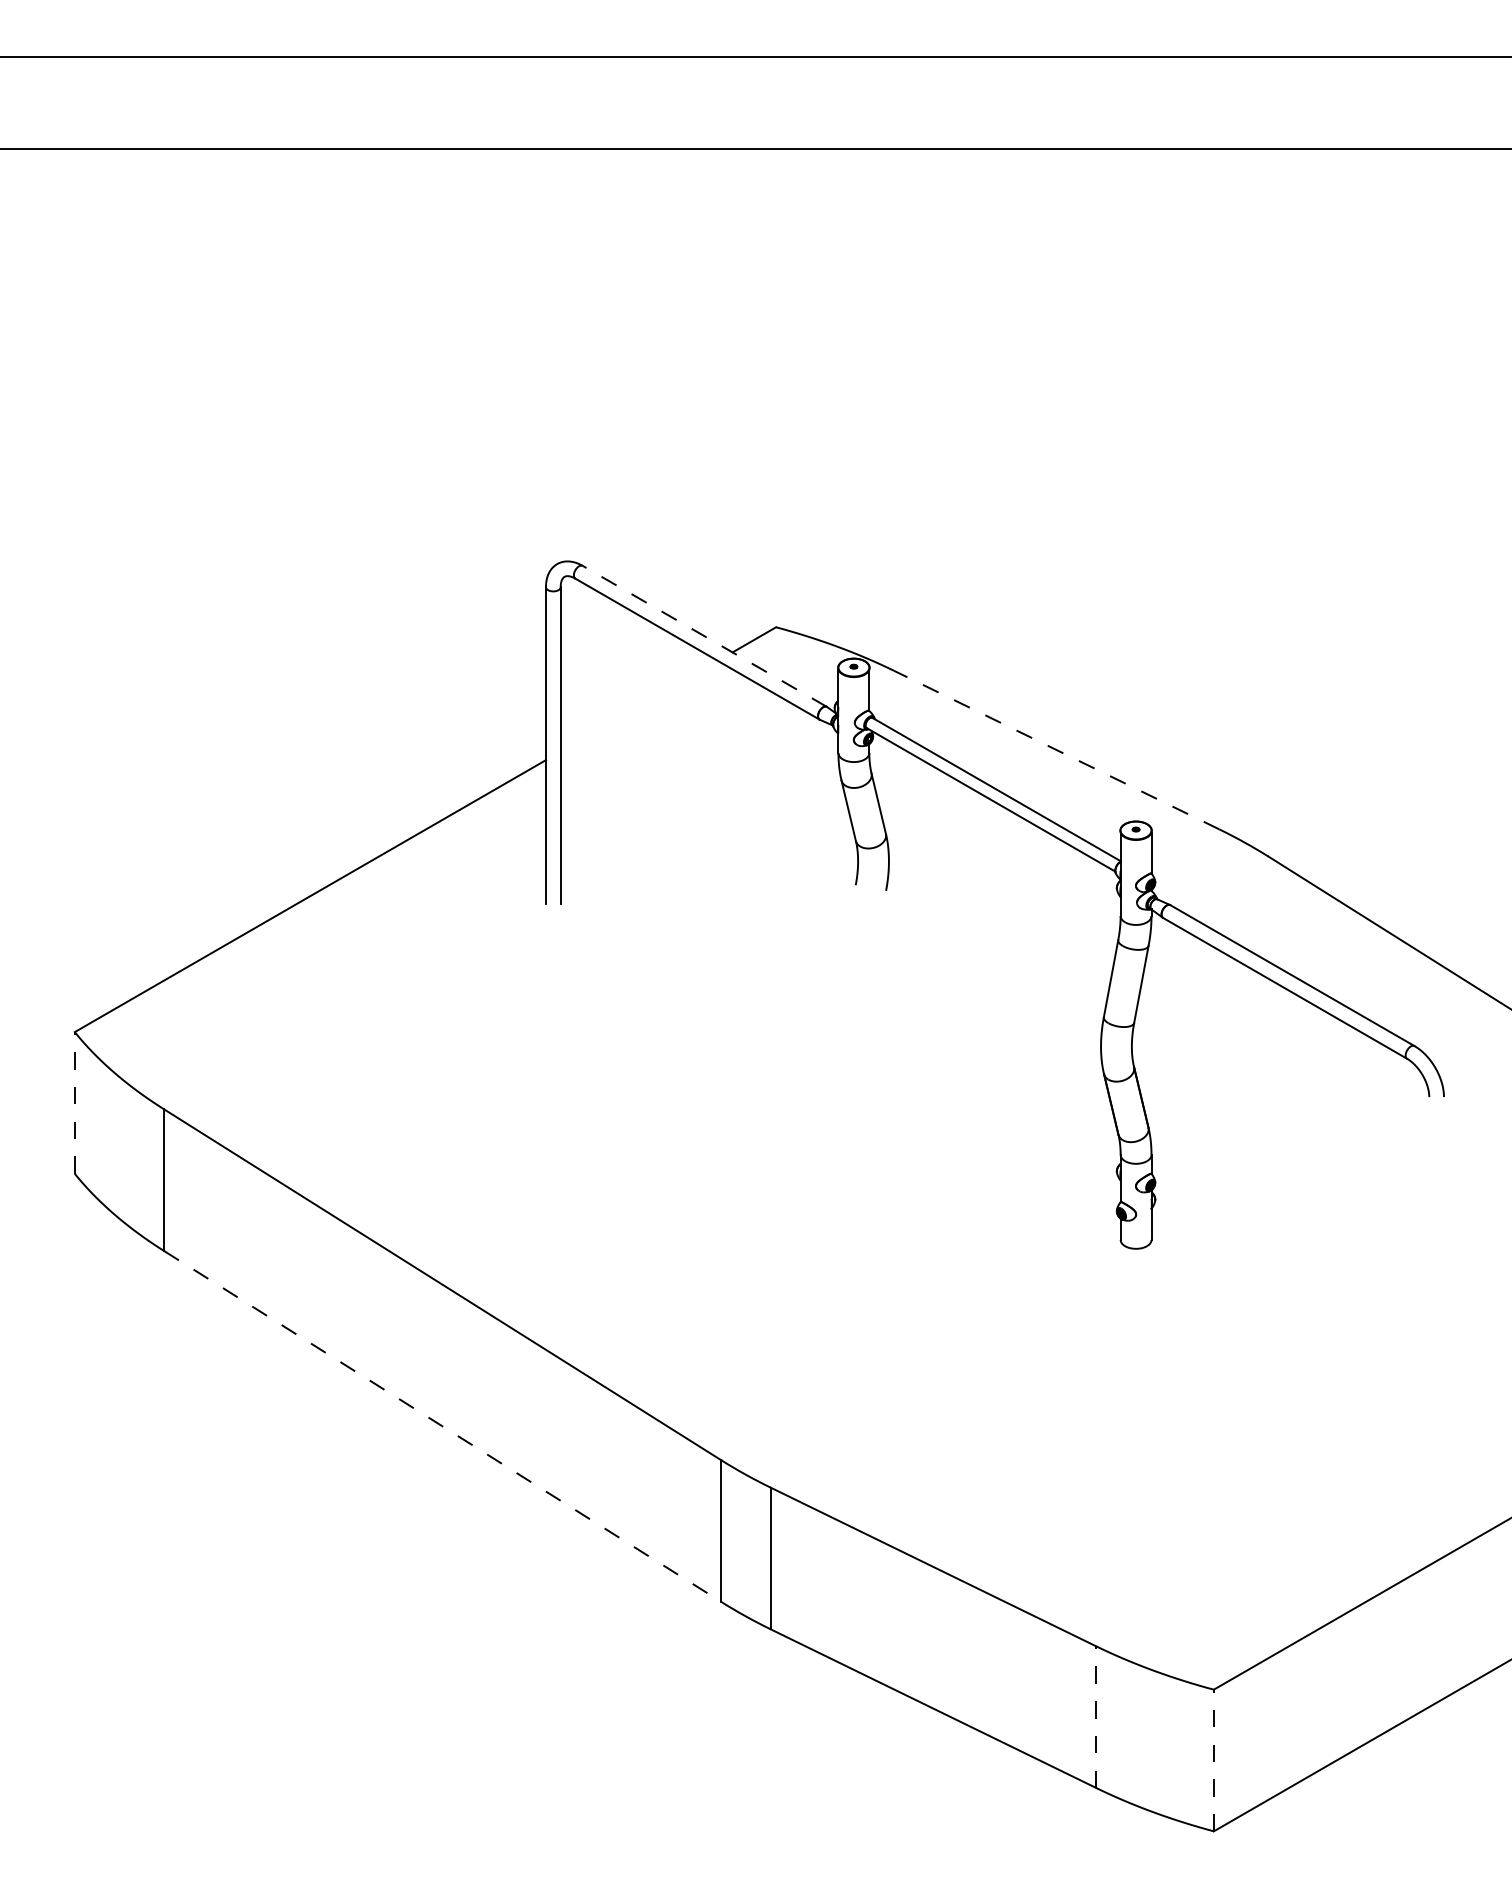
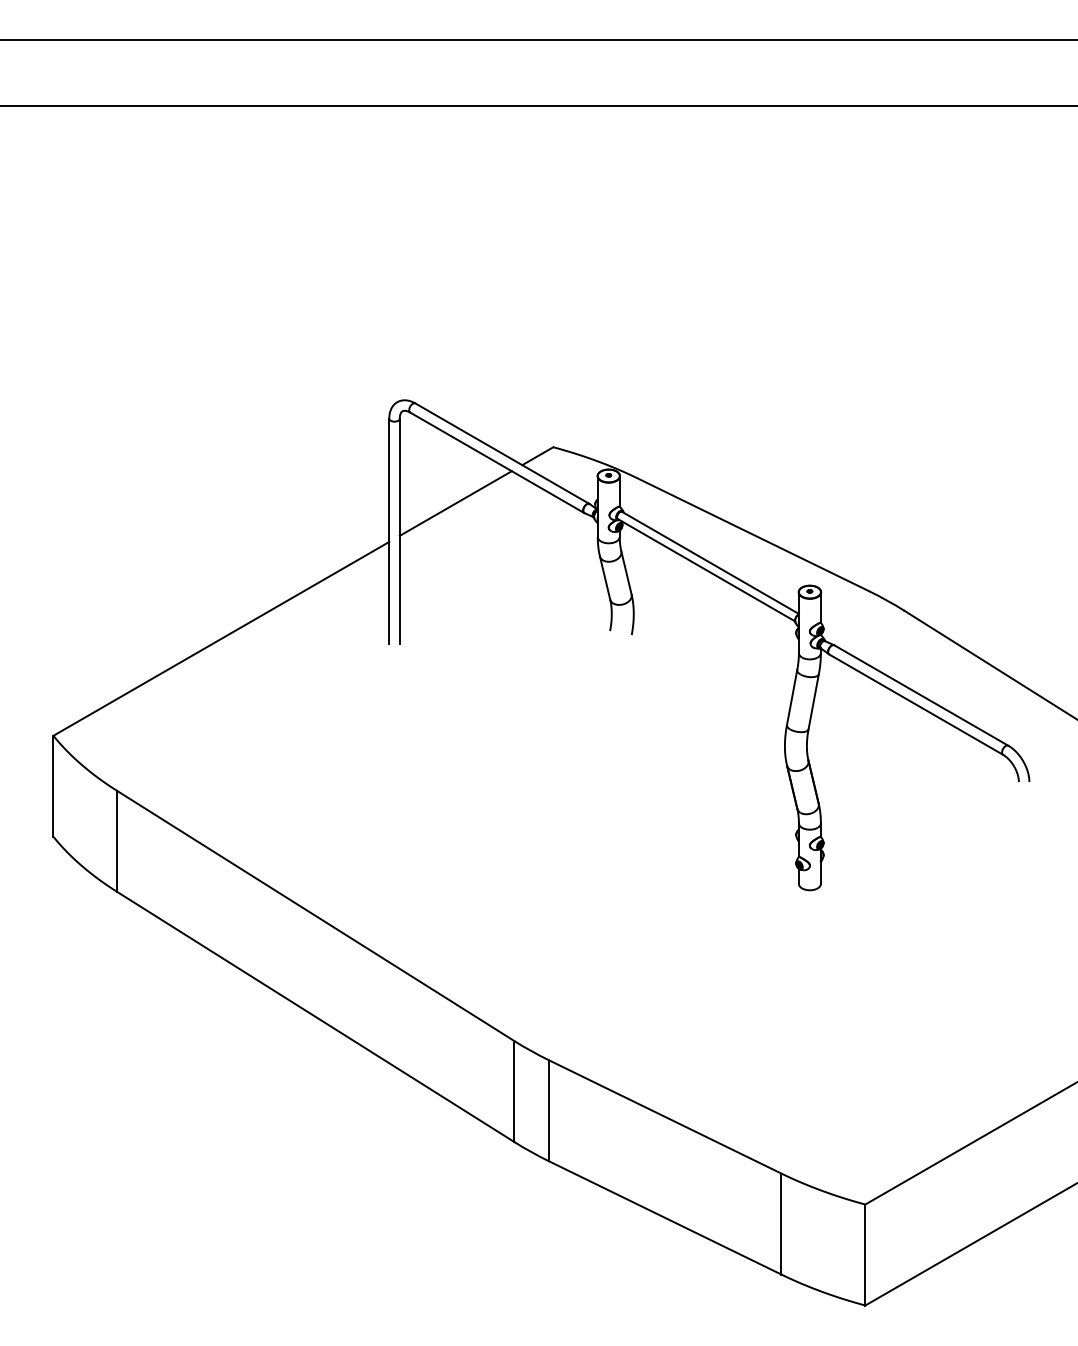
line: (704, 636) -> (502, 453), dashed -> solid
line: (638, 705) -> (455, 502), added
line: (1056, 750) -> (753, 535), dashed -> solid
line: (74, 1102) -> (53, 785), dashed -> solid
line: (443, 1426) -> (316, 1016), dashed -> solid
line: (1096, 1717) -> (781, 1224), dashed -> solid
line: (1213, 1760) -> (865, 1255), dashed -> solid

